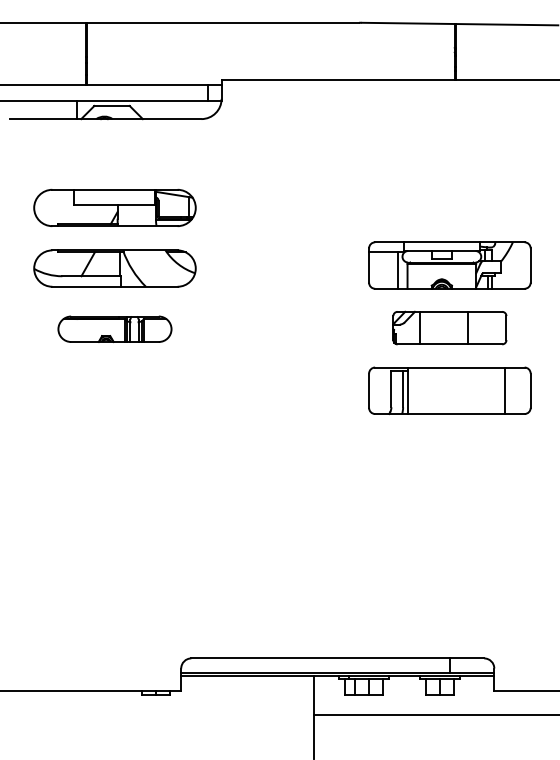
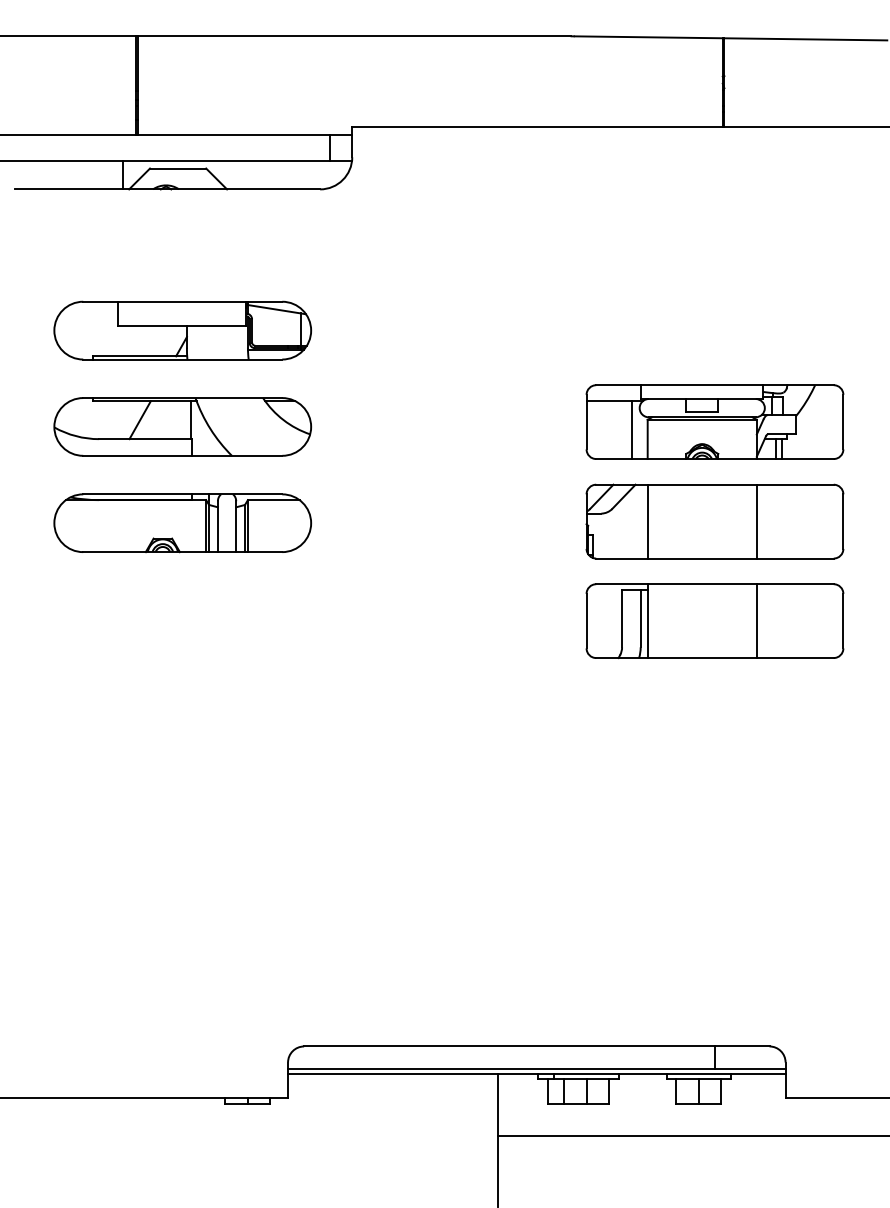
part: (449, 327) -> (714, 520), size x1.43
part: (114, 329) -> (181, 523), size x1.43
line: (505, 390) -> (757, 620), moved

